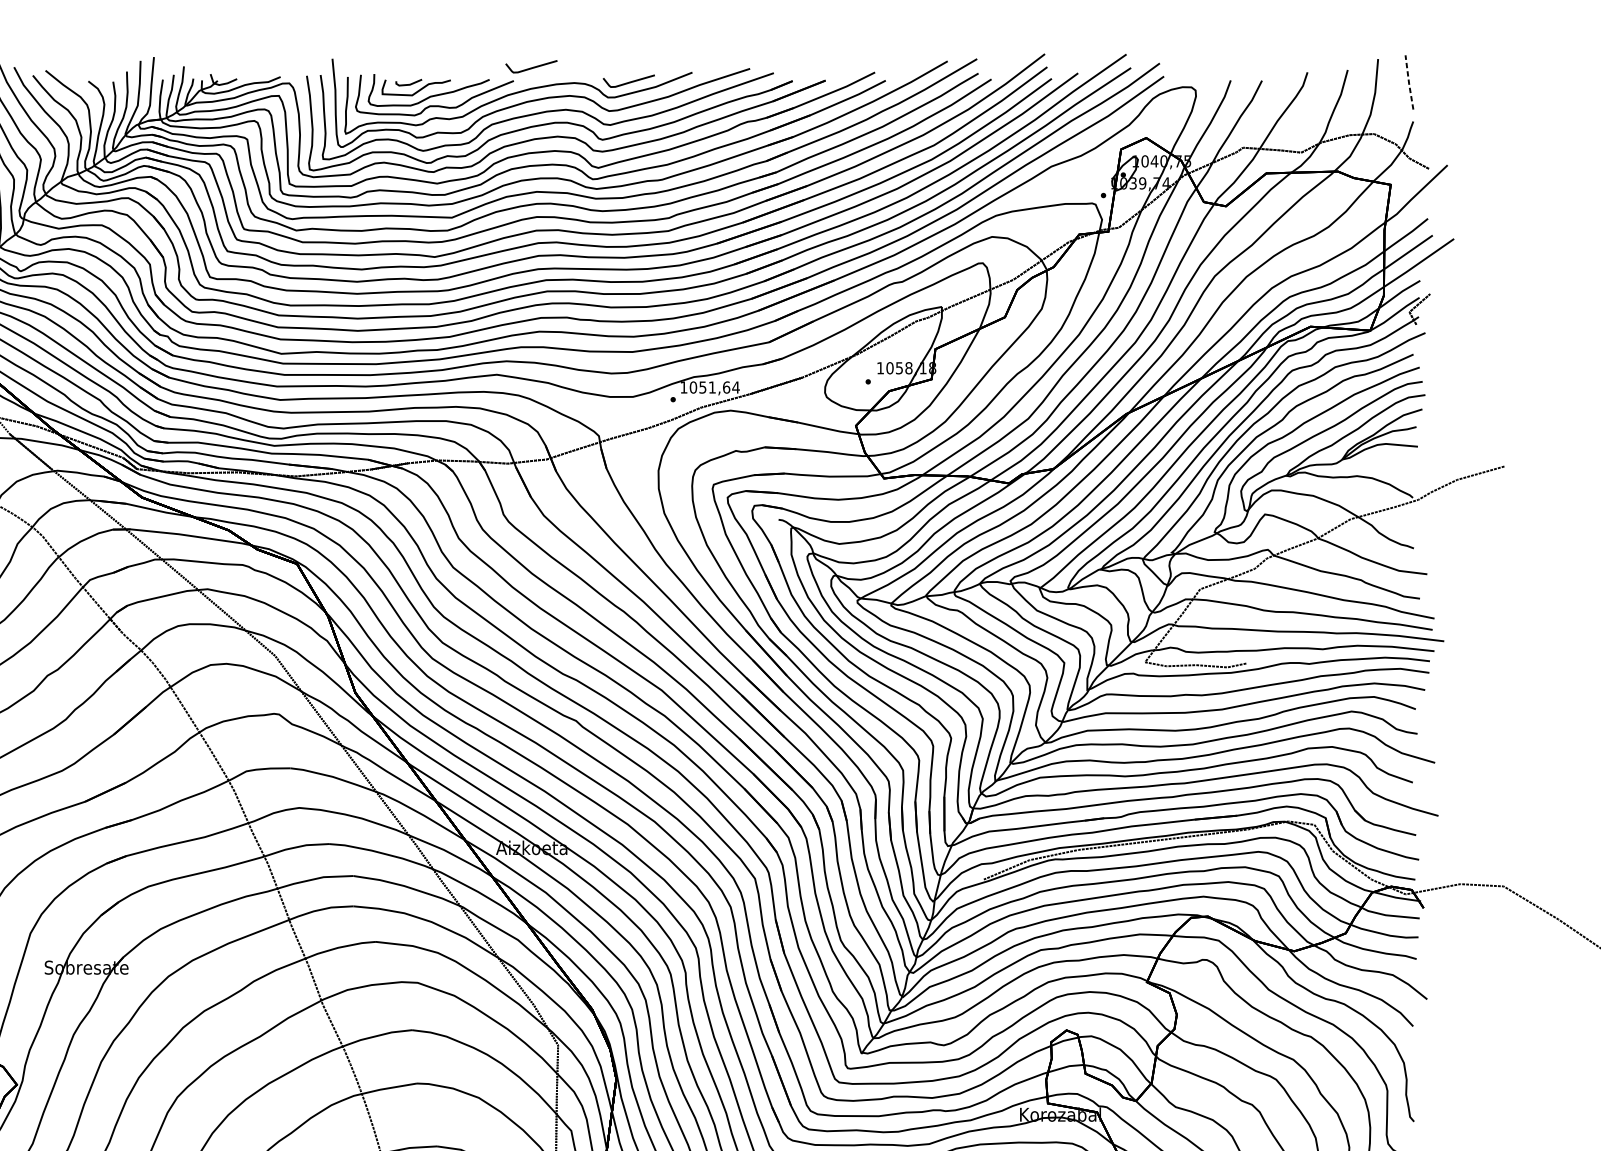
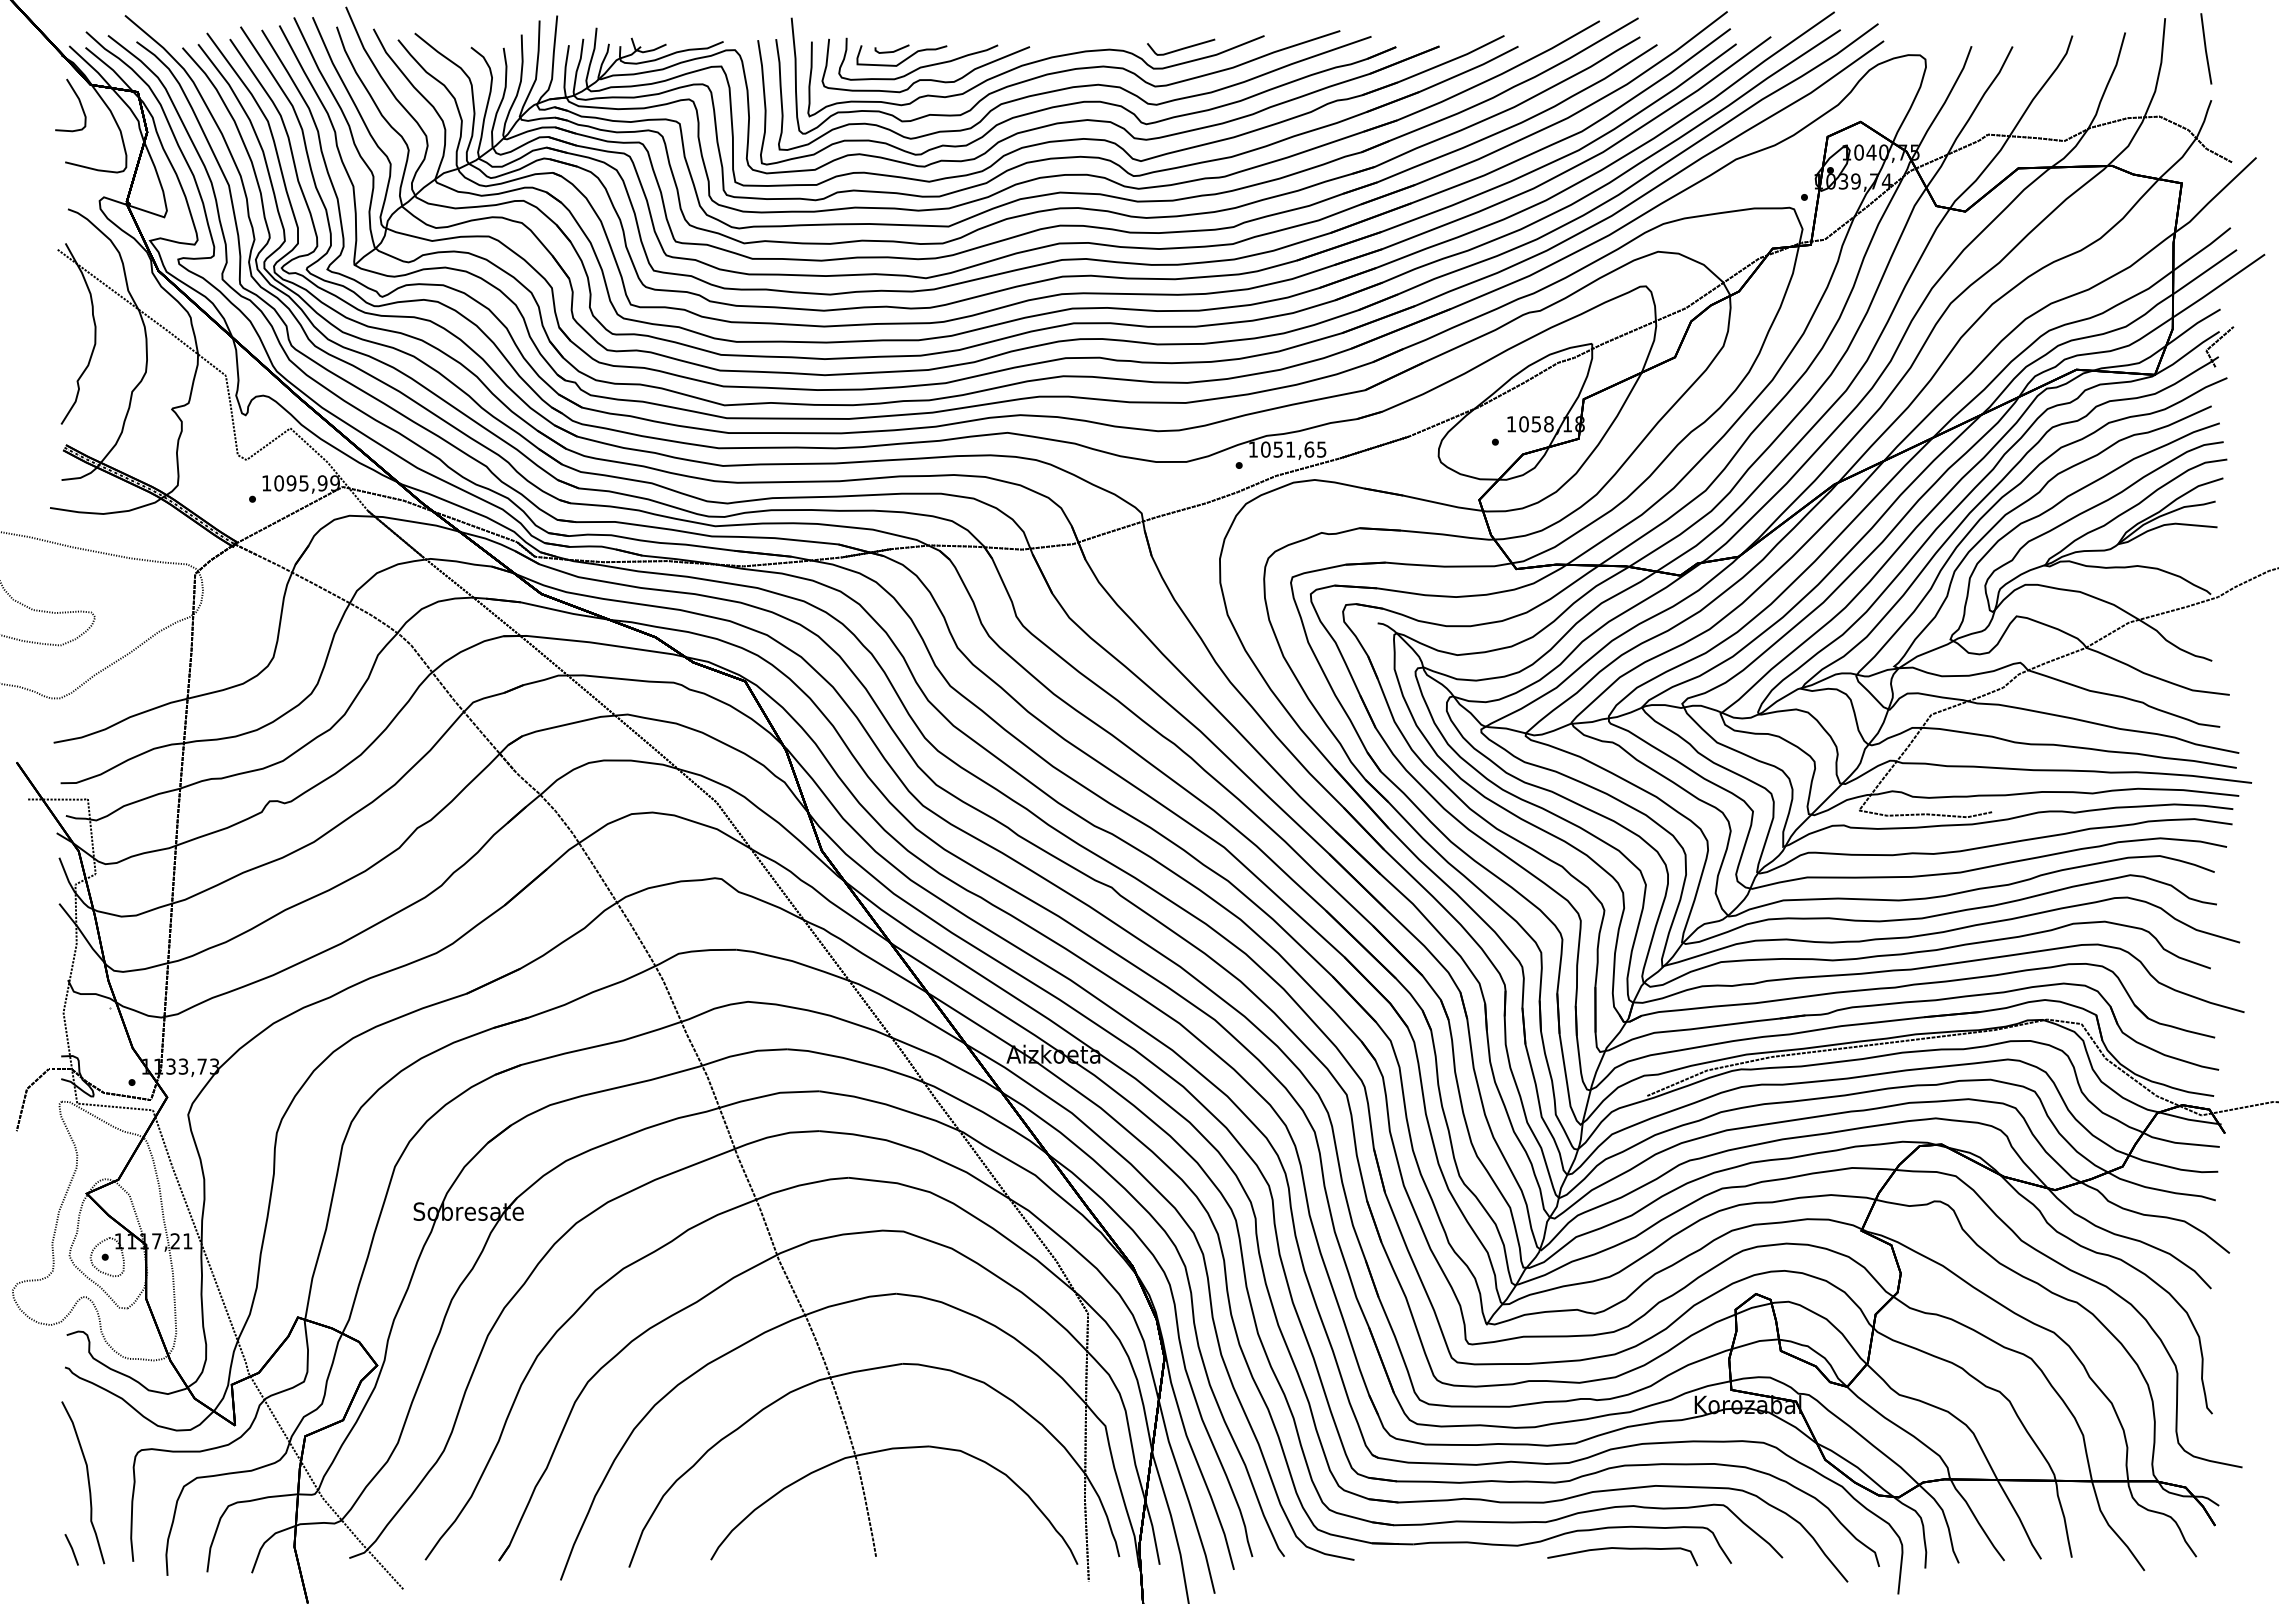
curve: (531, 67) -> (1053, 29), removed
line: (1408, 82) -> (2205, 49), dashed -> solid
text: (735, 387) -> (1321, 449), 1051,64 -> 1051,65

